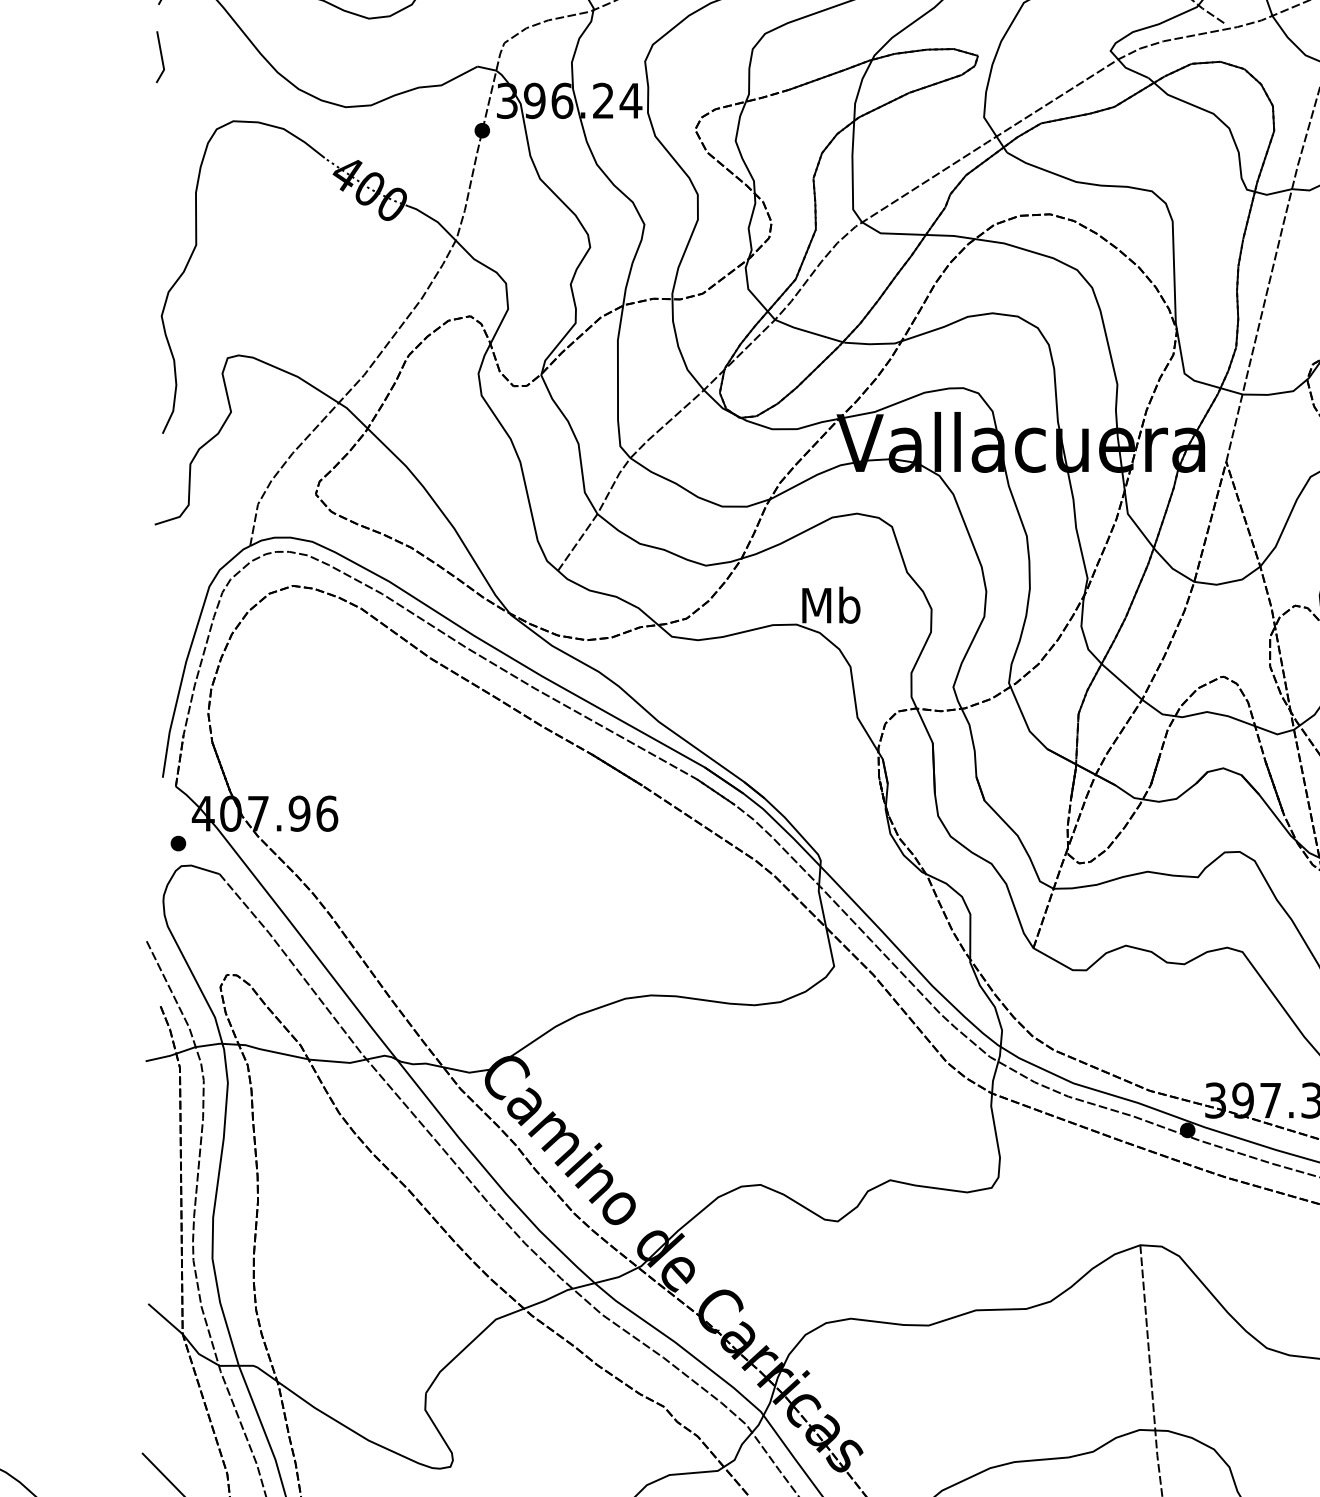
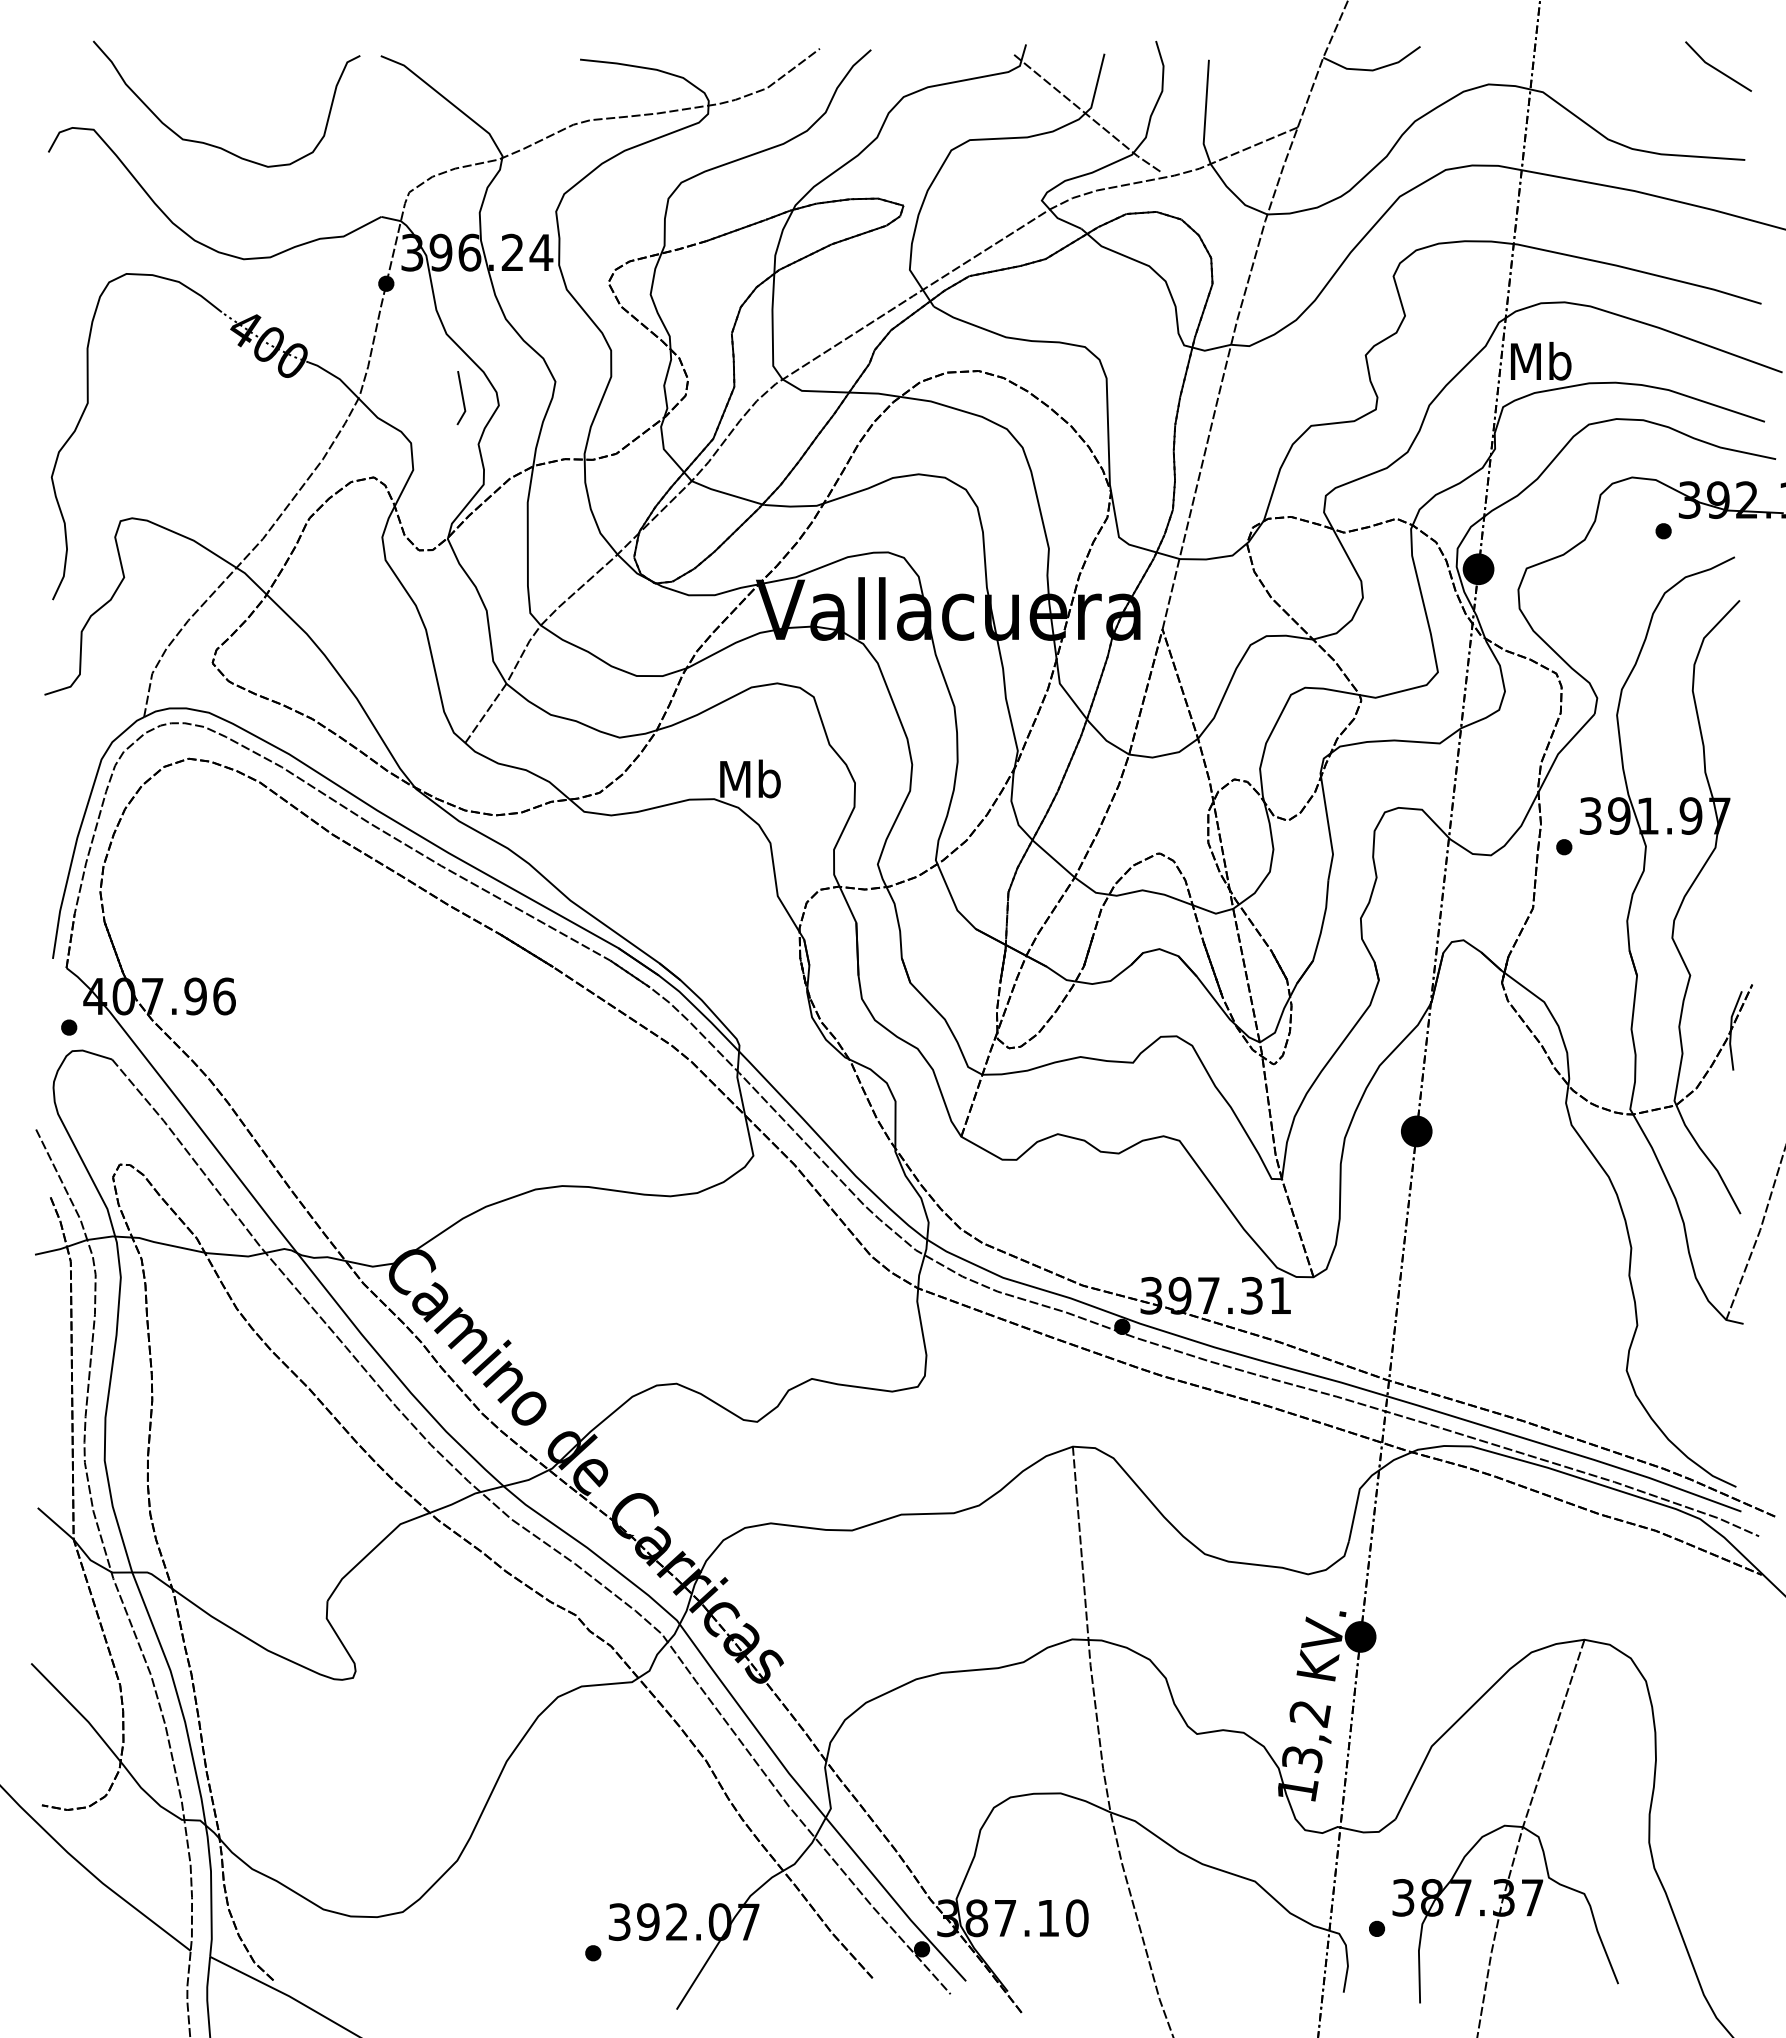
line: (160, 56) -> (461, 397), moved

